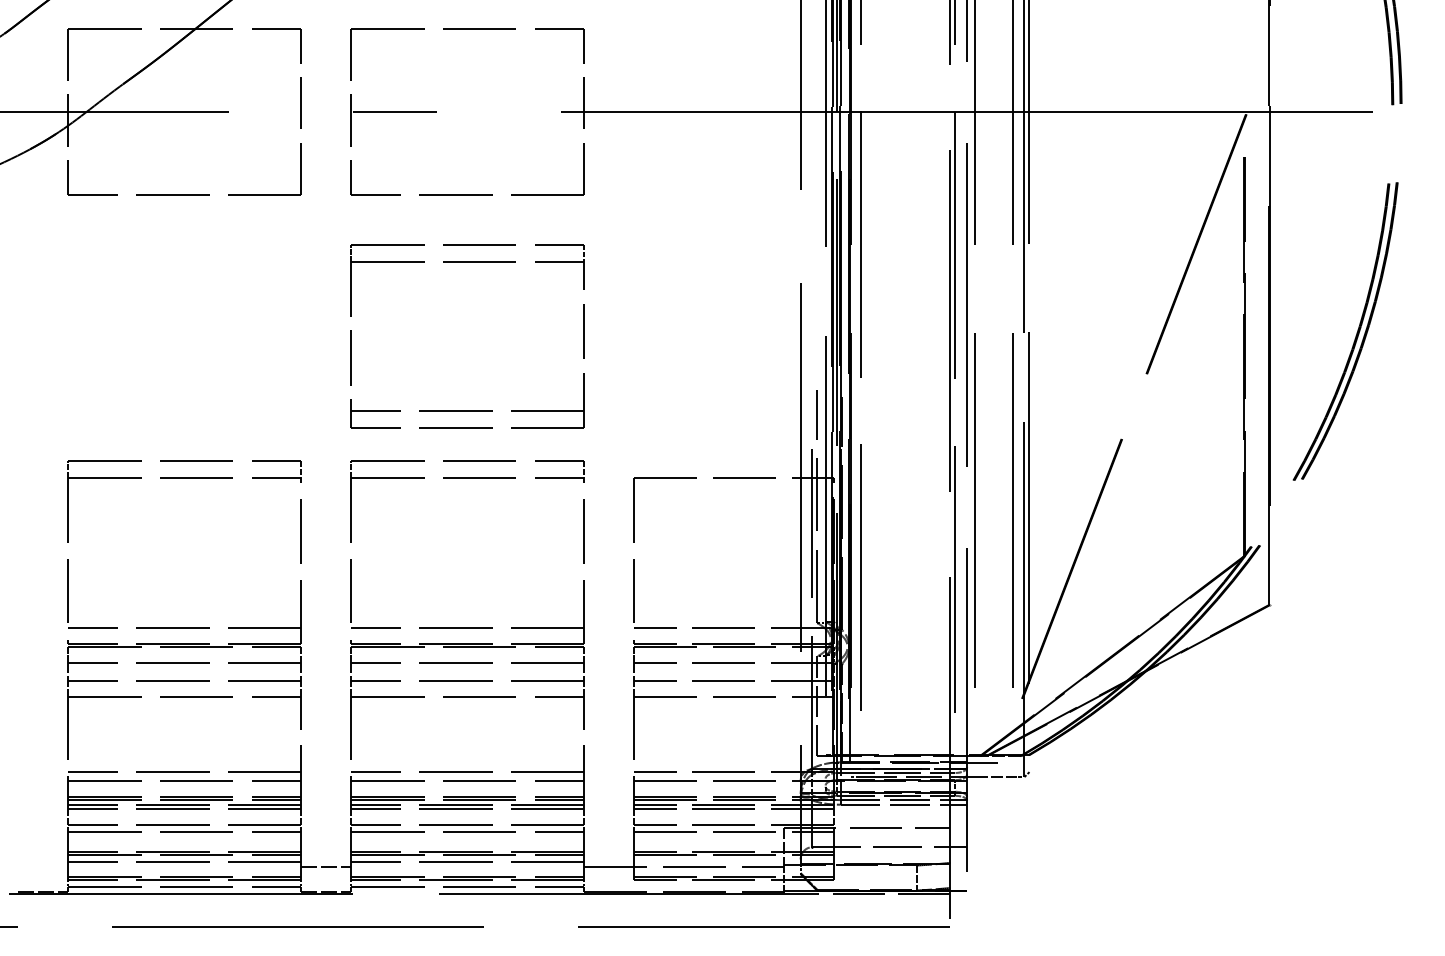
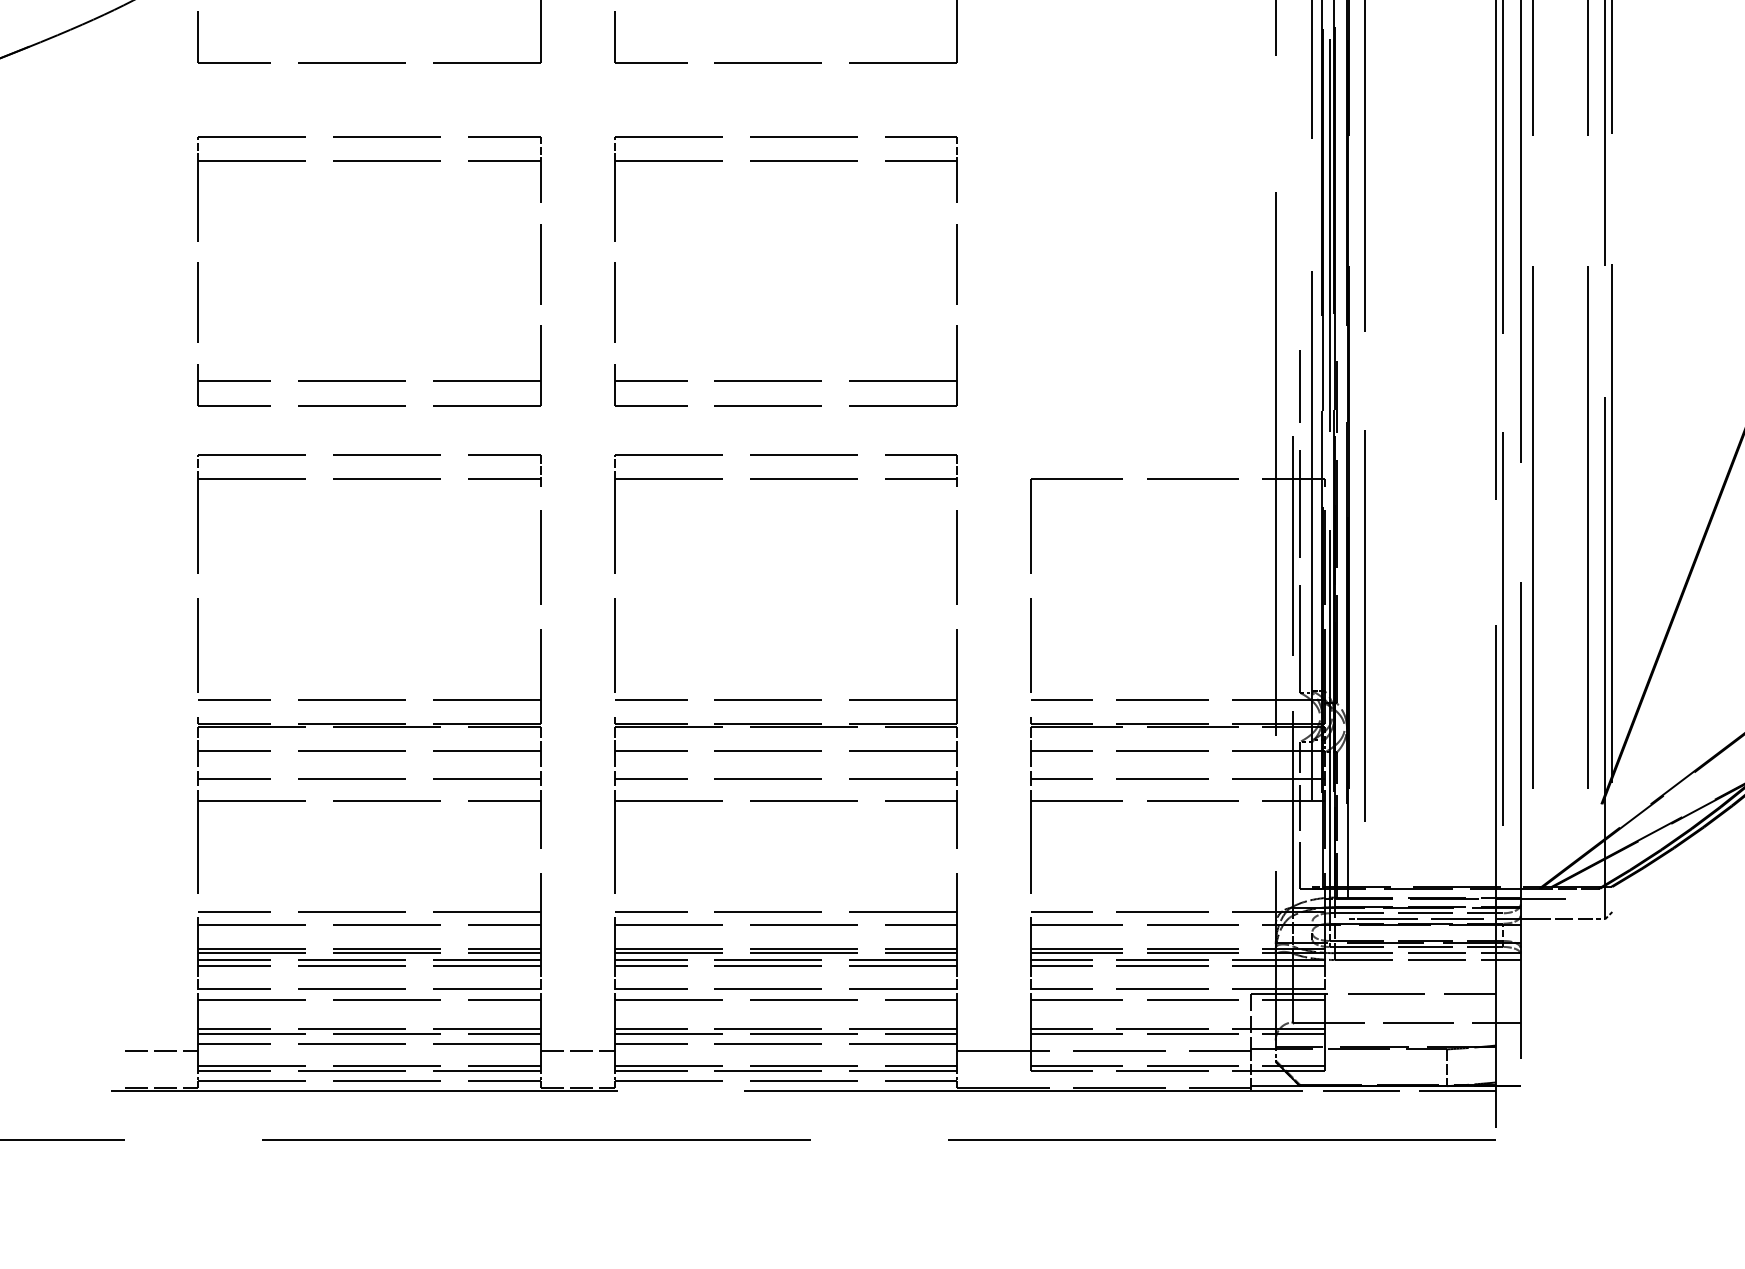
part: (184, 262) -> (369, 162), added
line: (43, 866) -> (161, 1050), added

